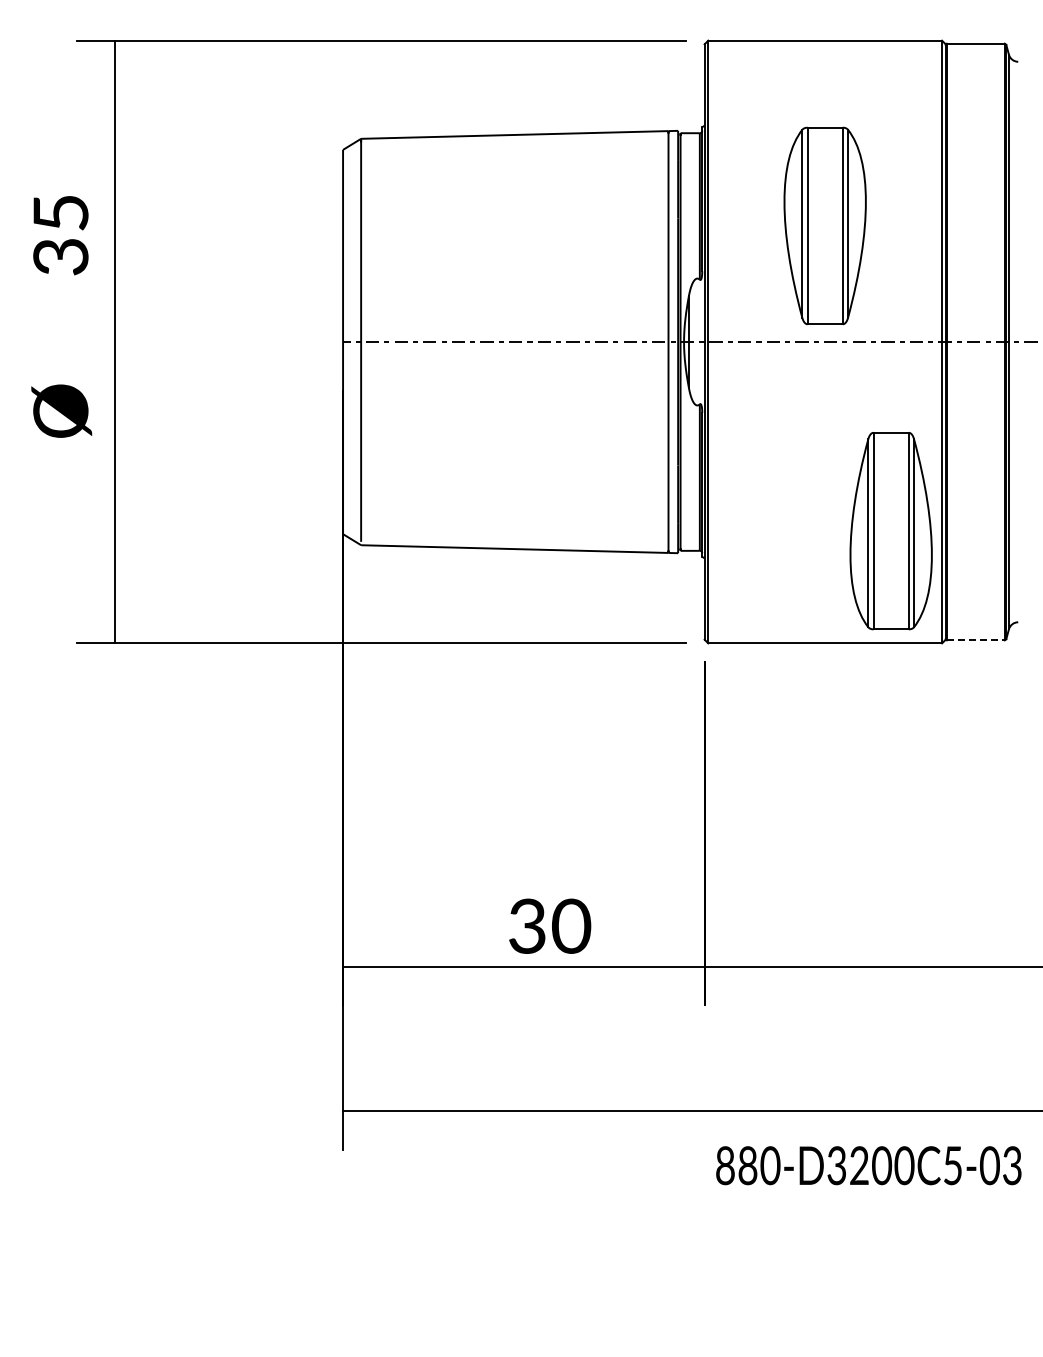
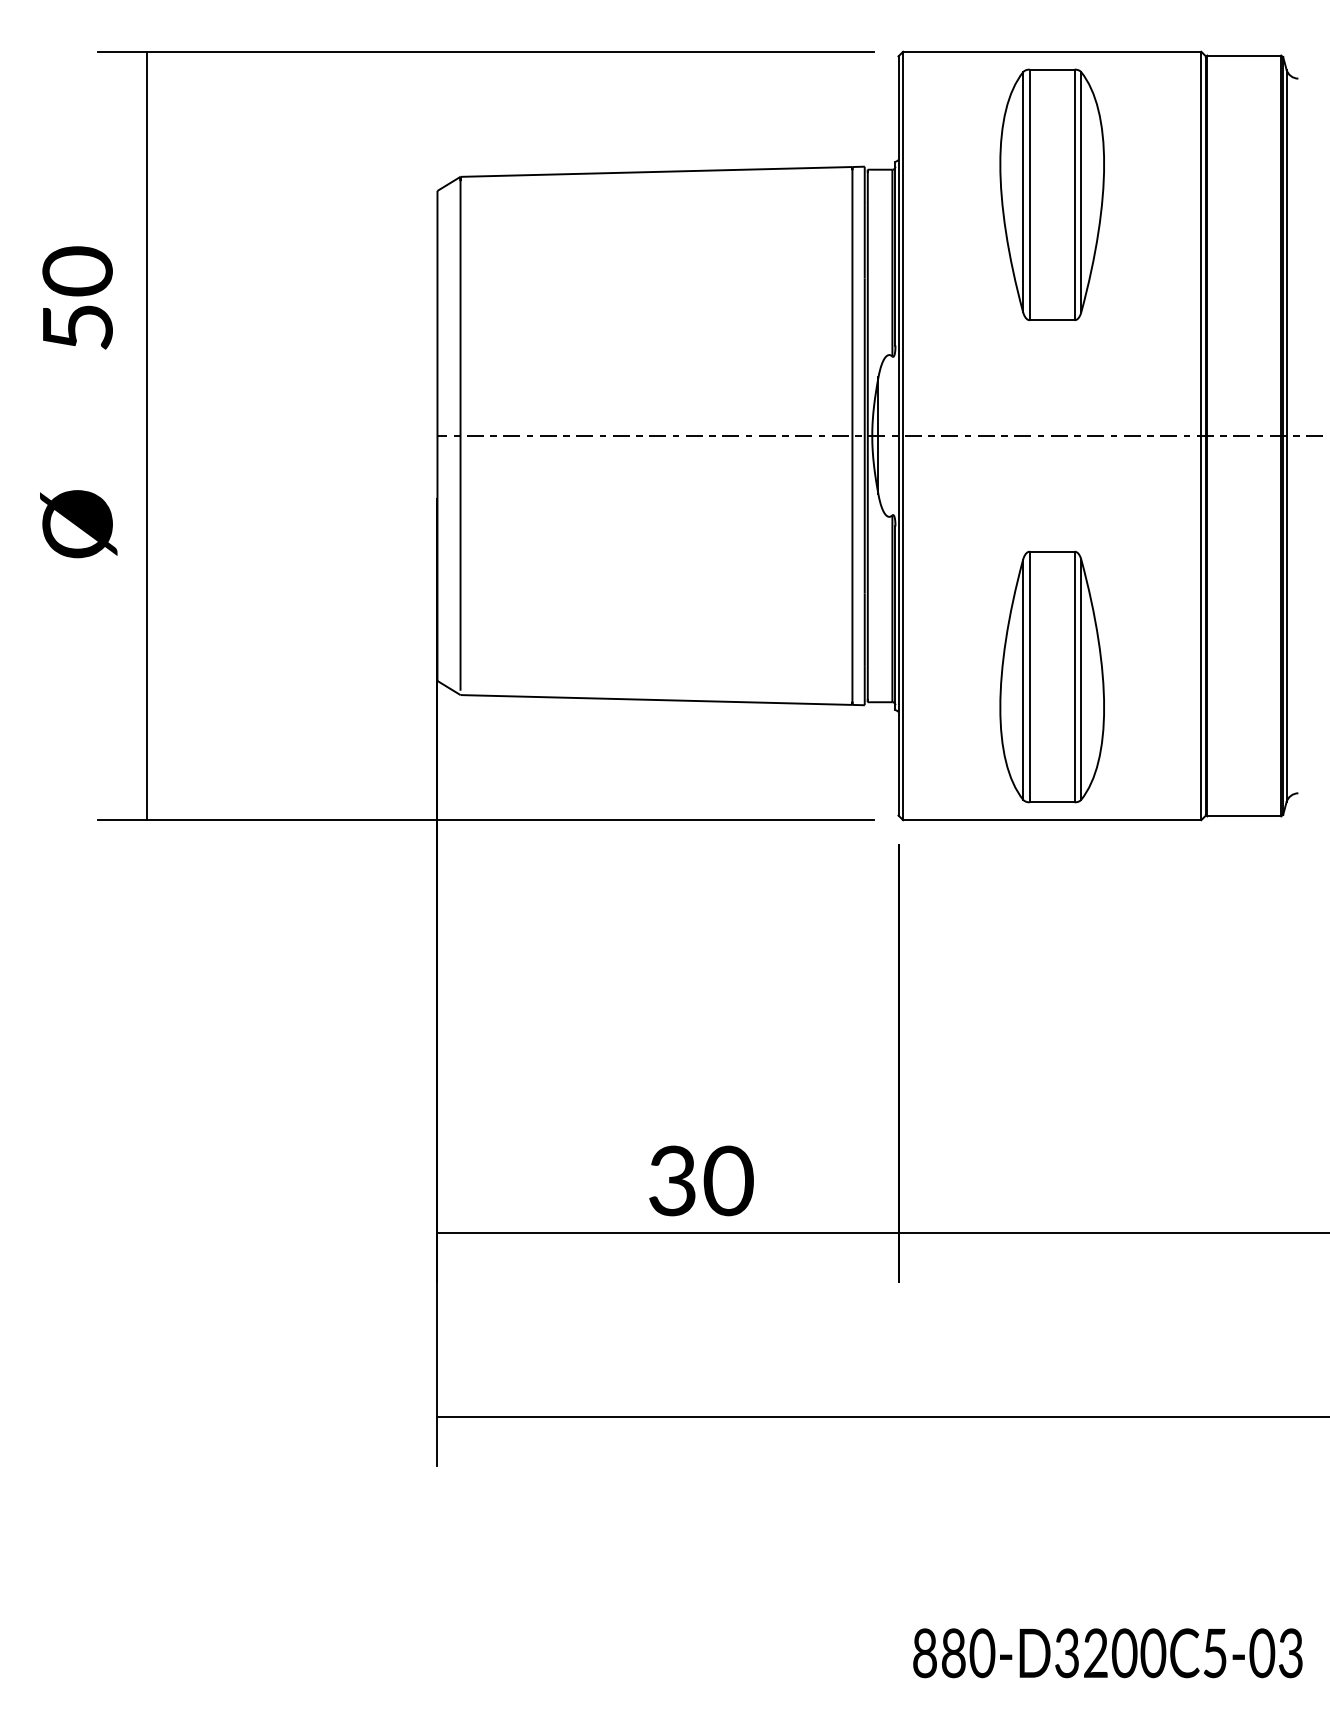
part: (824, 225) -> (1051, 194), moved
text: (60, 234) -> (77, 298), 35 -> 50
part: (890, 531) -> (1051, 677), moved
line: (975, 640) -> (1243, 816), dashed -> solid
text: (868, 1165) -> (1107, 1653), moved

